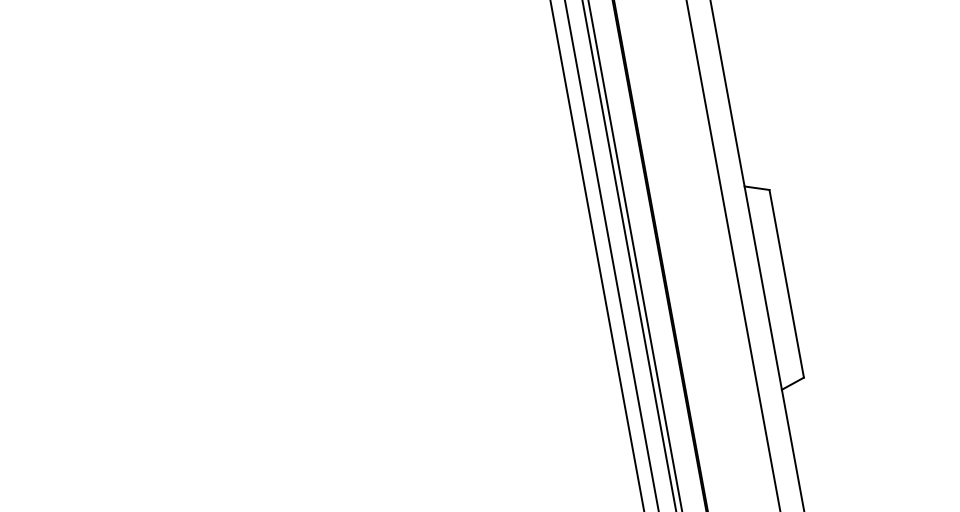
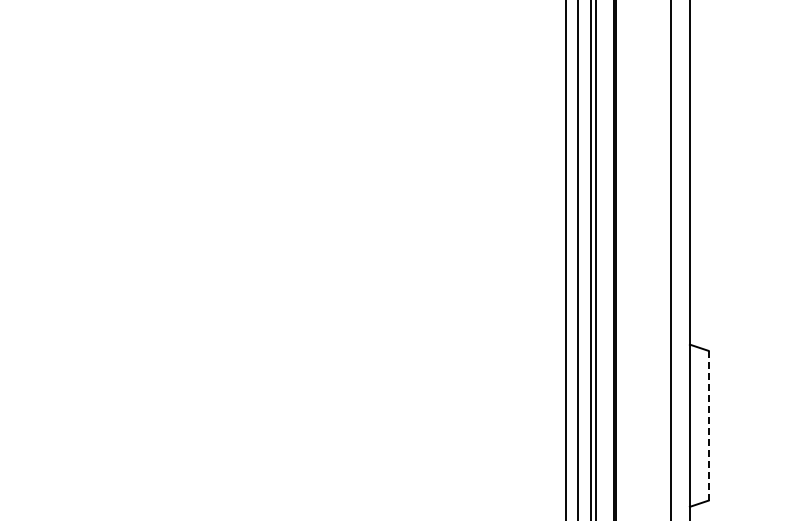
line: (786, 283) -> (708, 425), solid -> dashed

